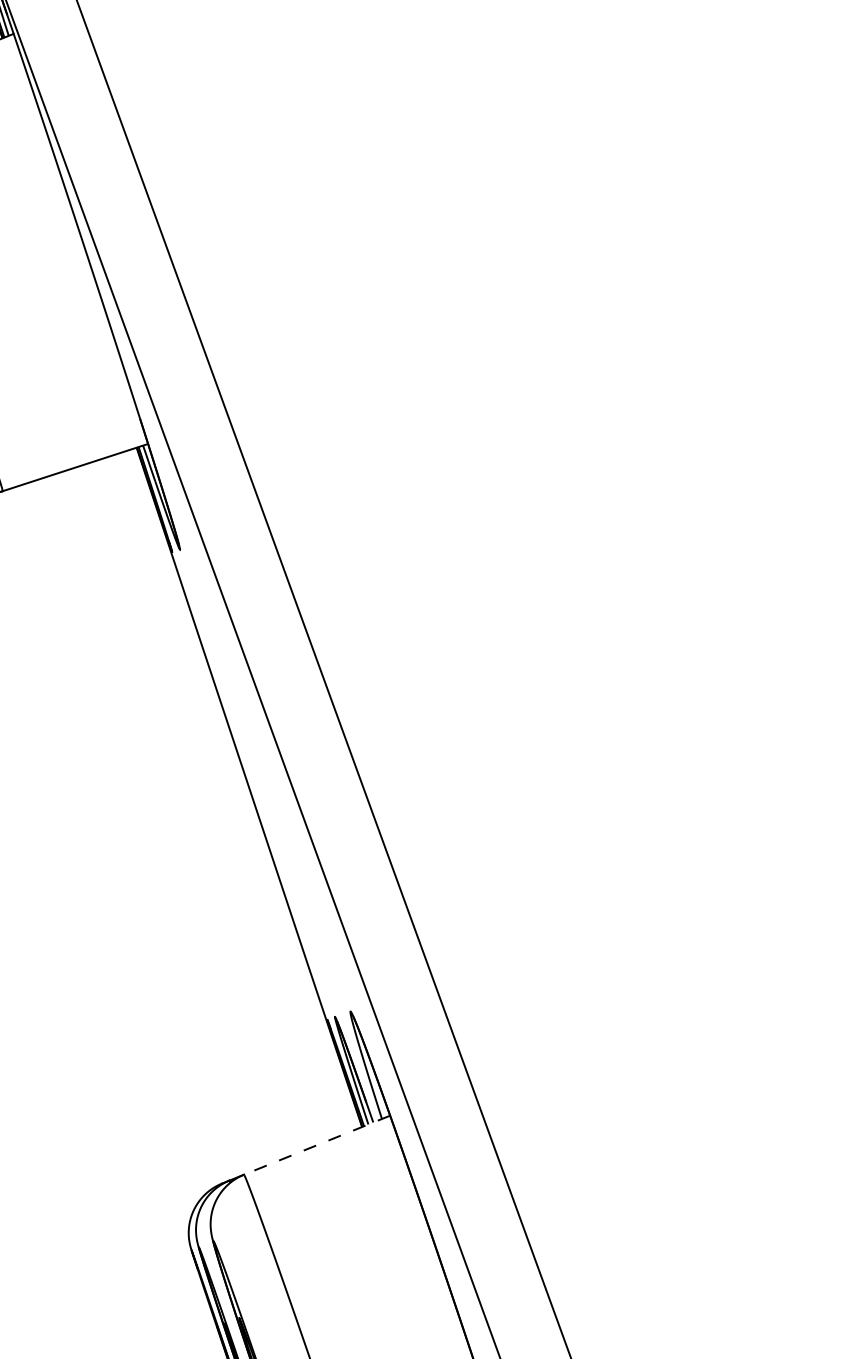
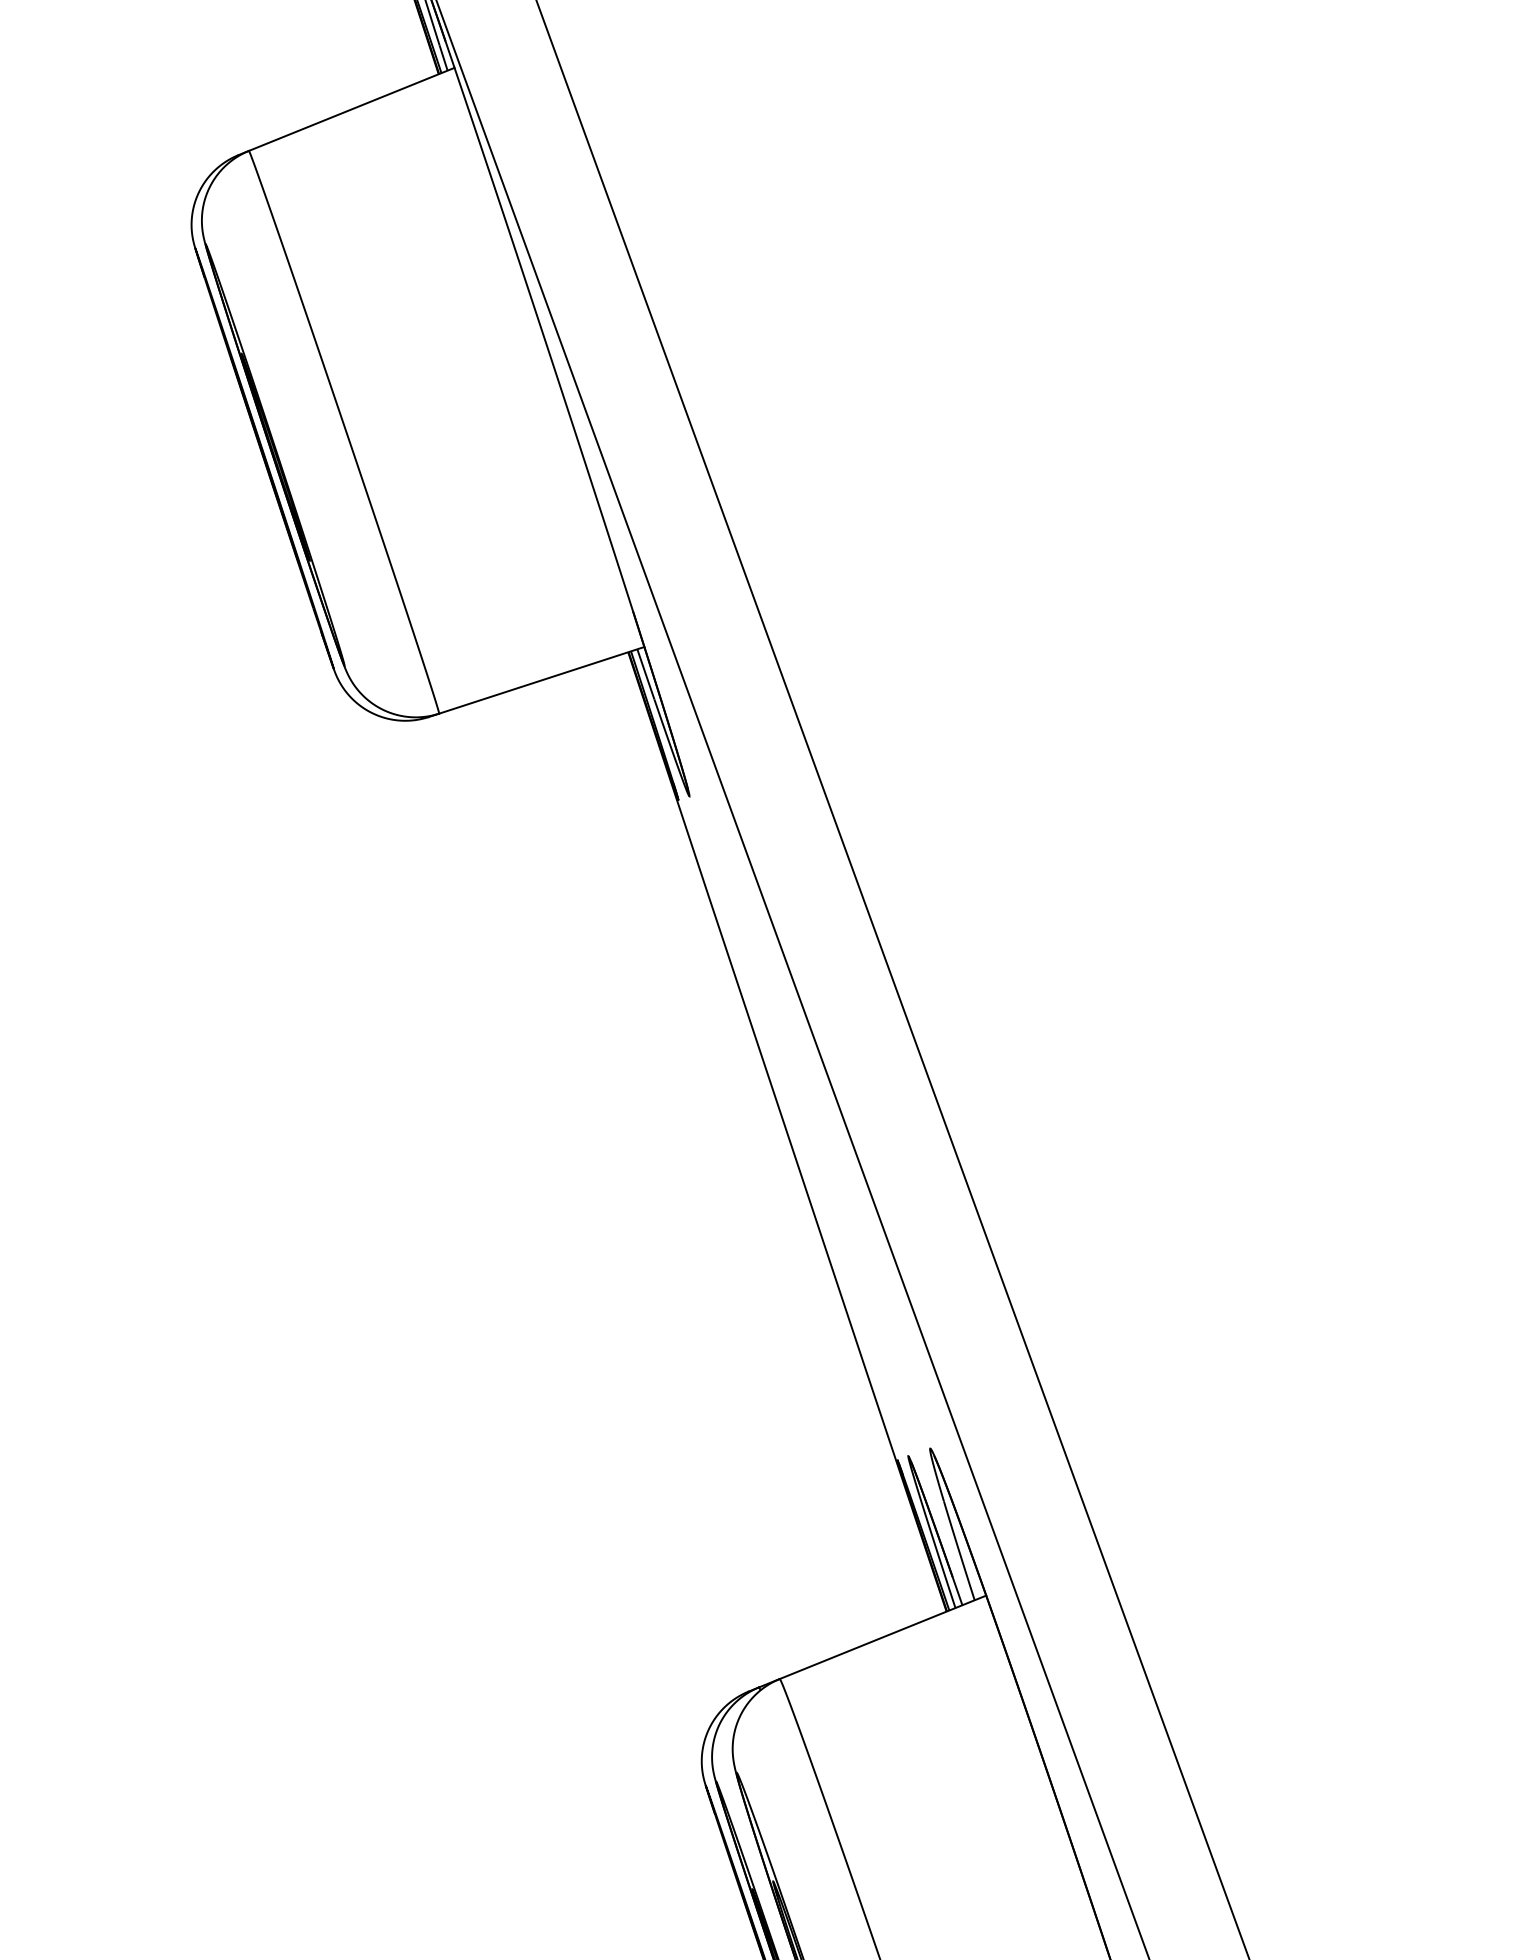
line: (316, 1145) -> (882, 1637), dashed -> solid

